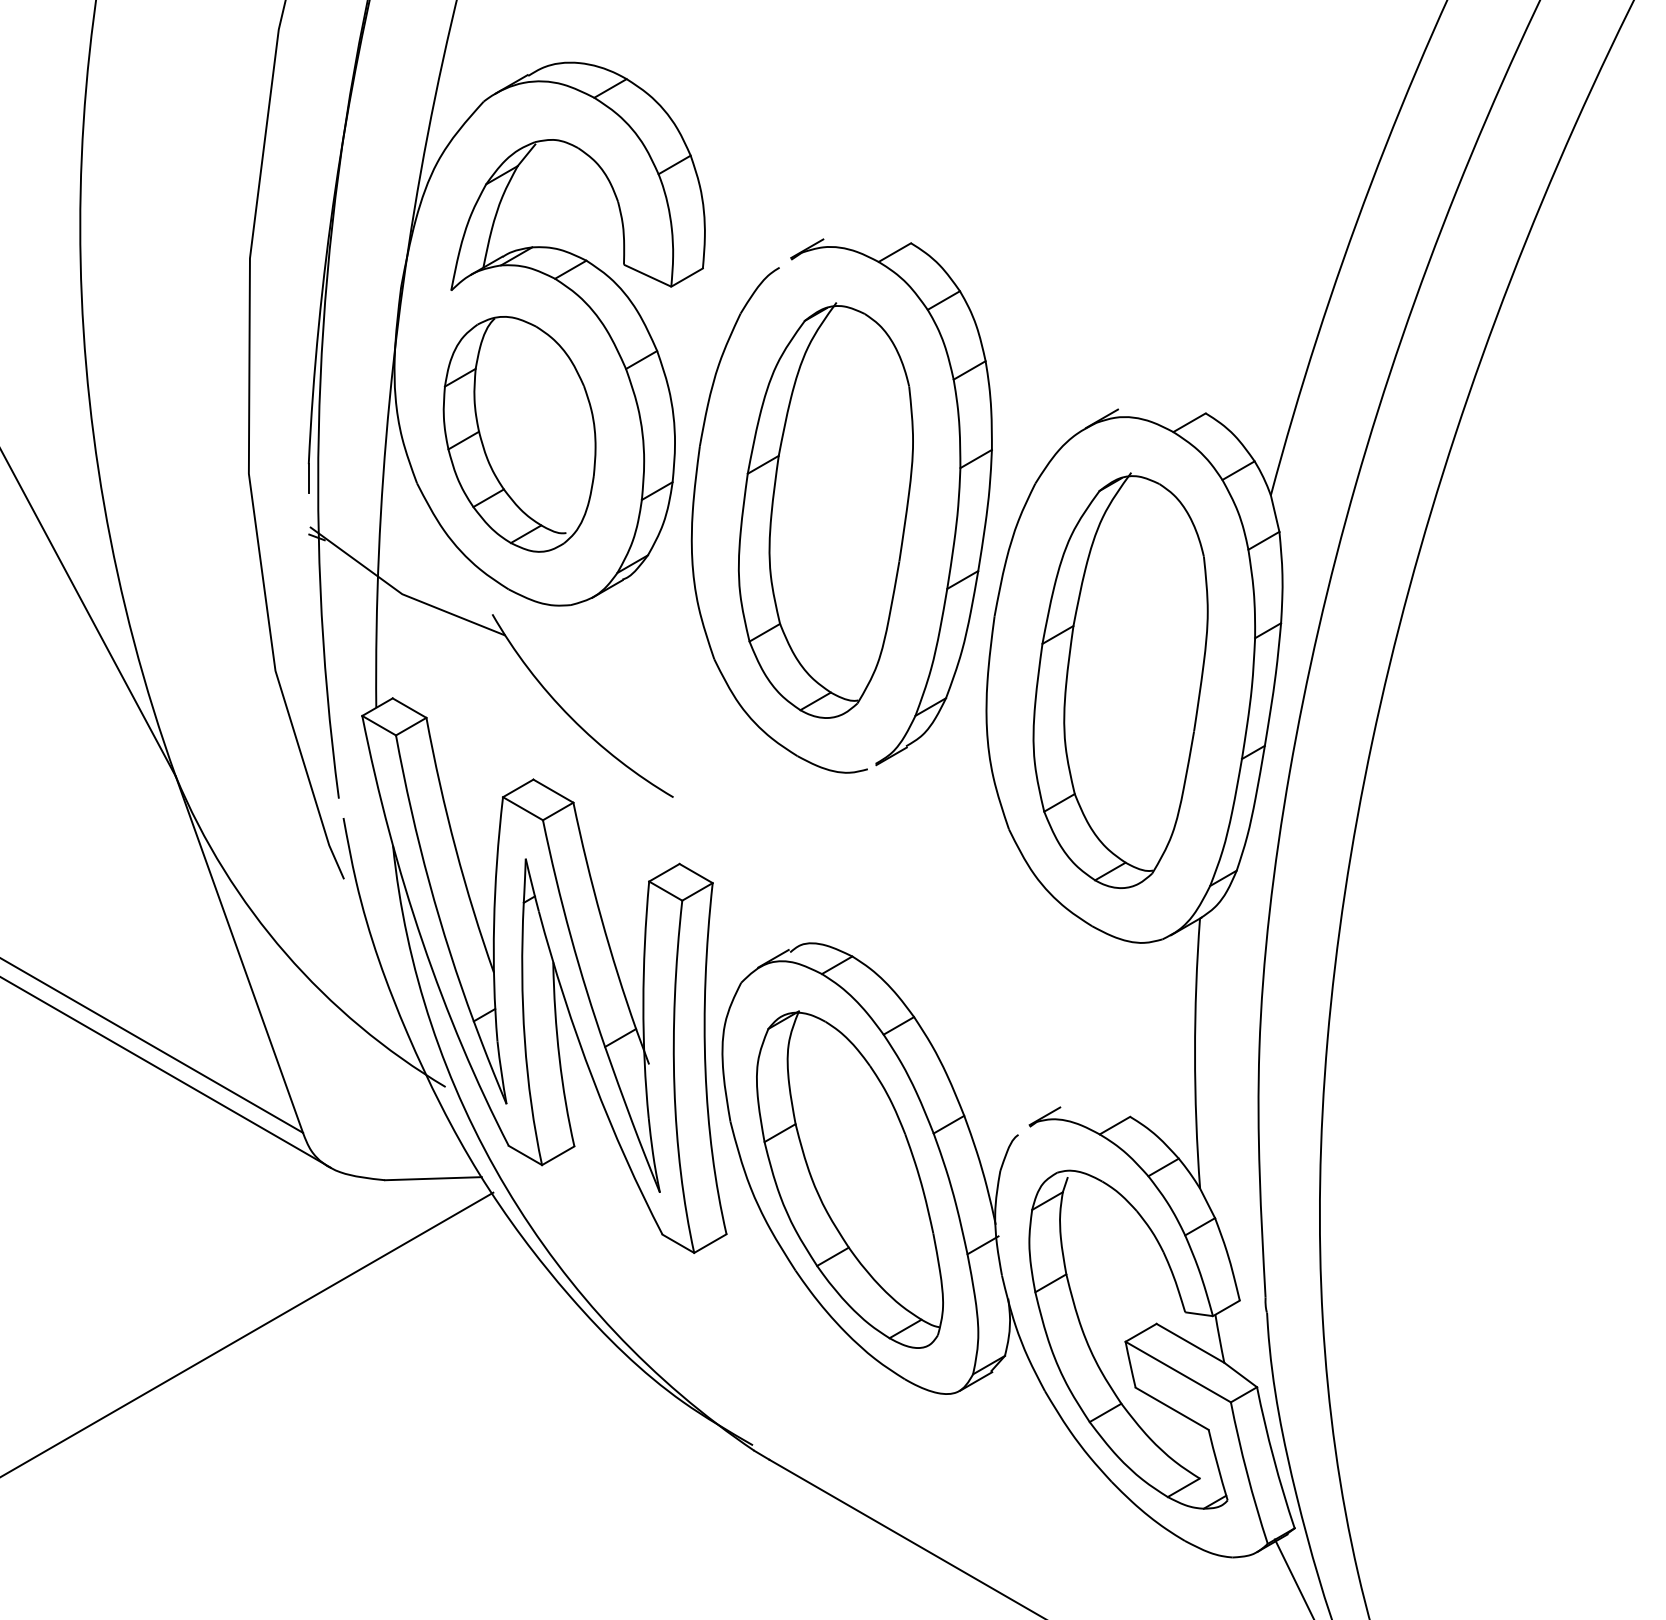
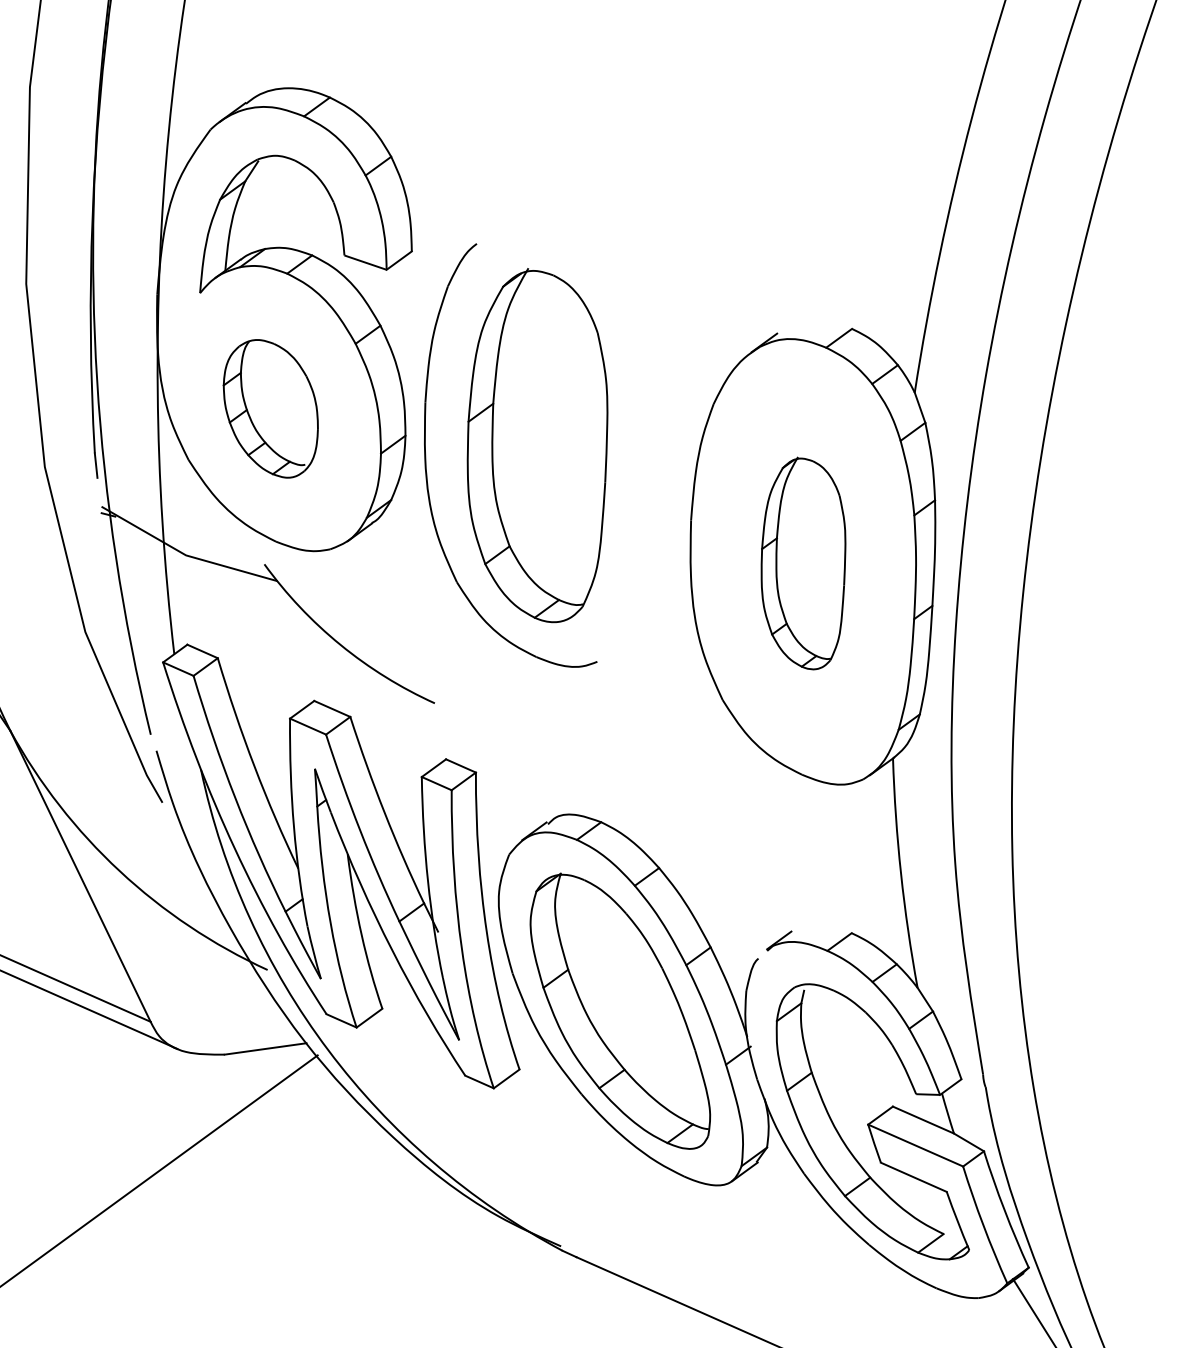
part: (519, 434) -> (271, 409), size x0.7
part: (956, 511) -> (649, 434), removed
part: (1120, 680) -> (803, 563), size x0.6

